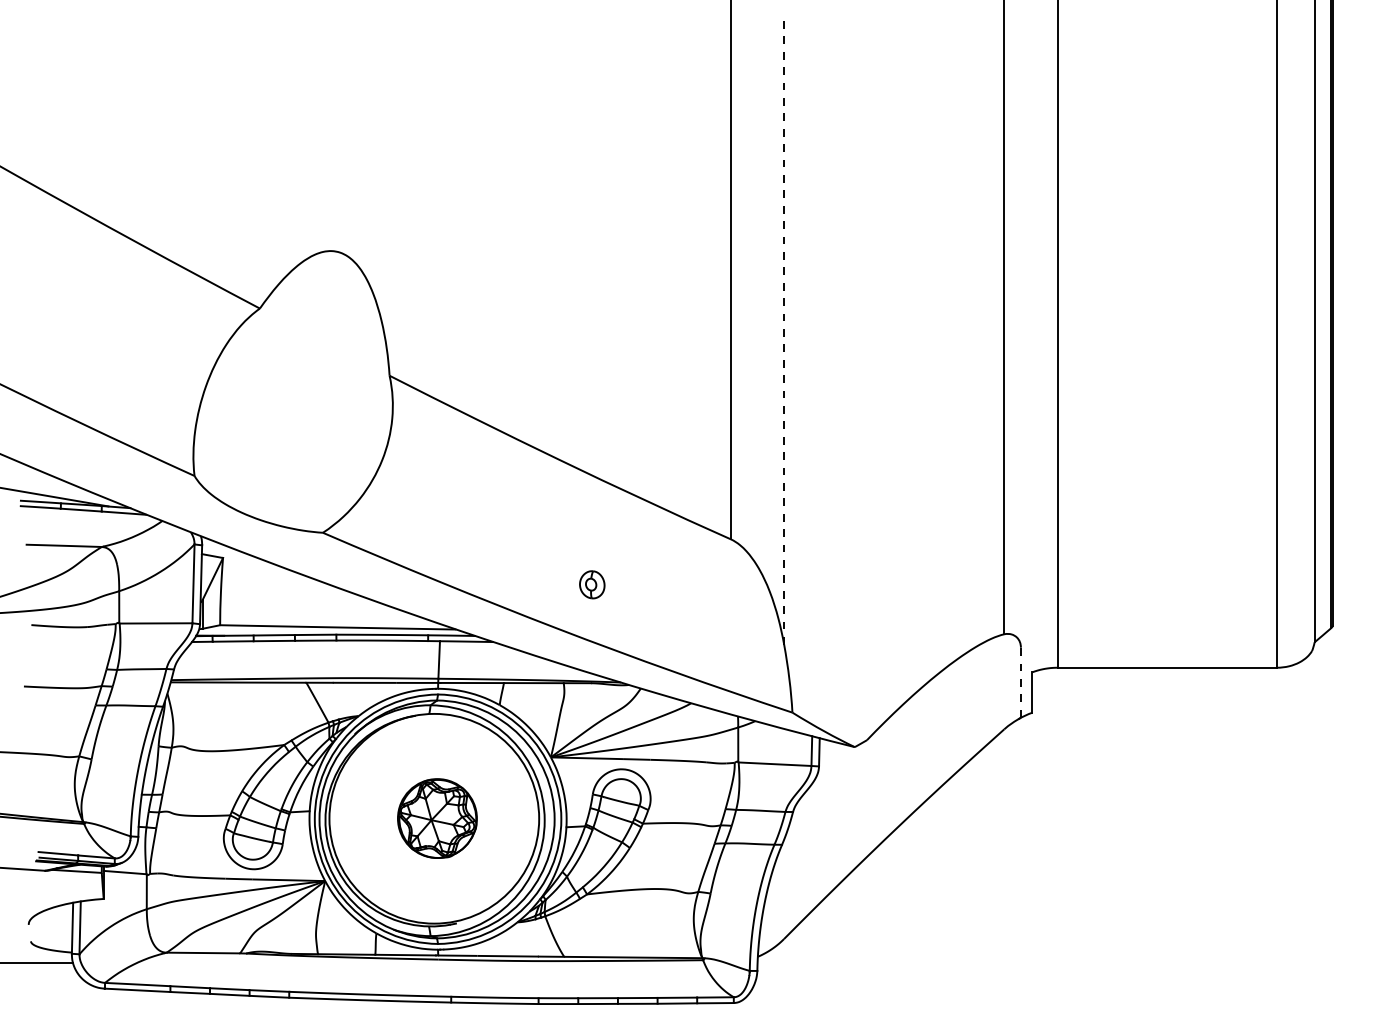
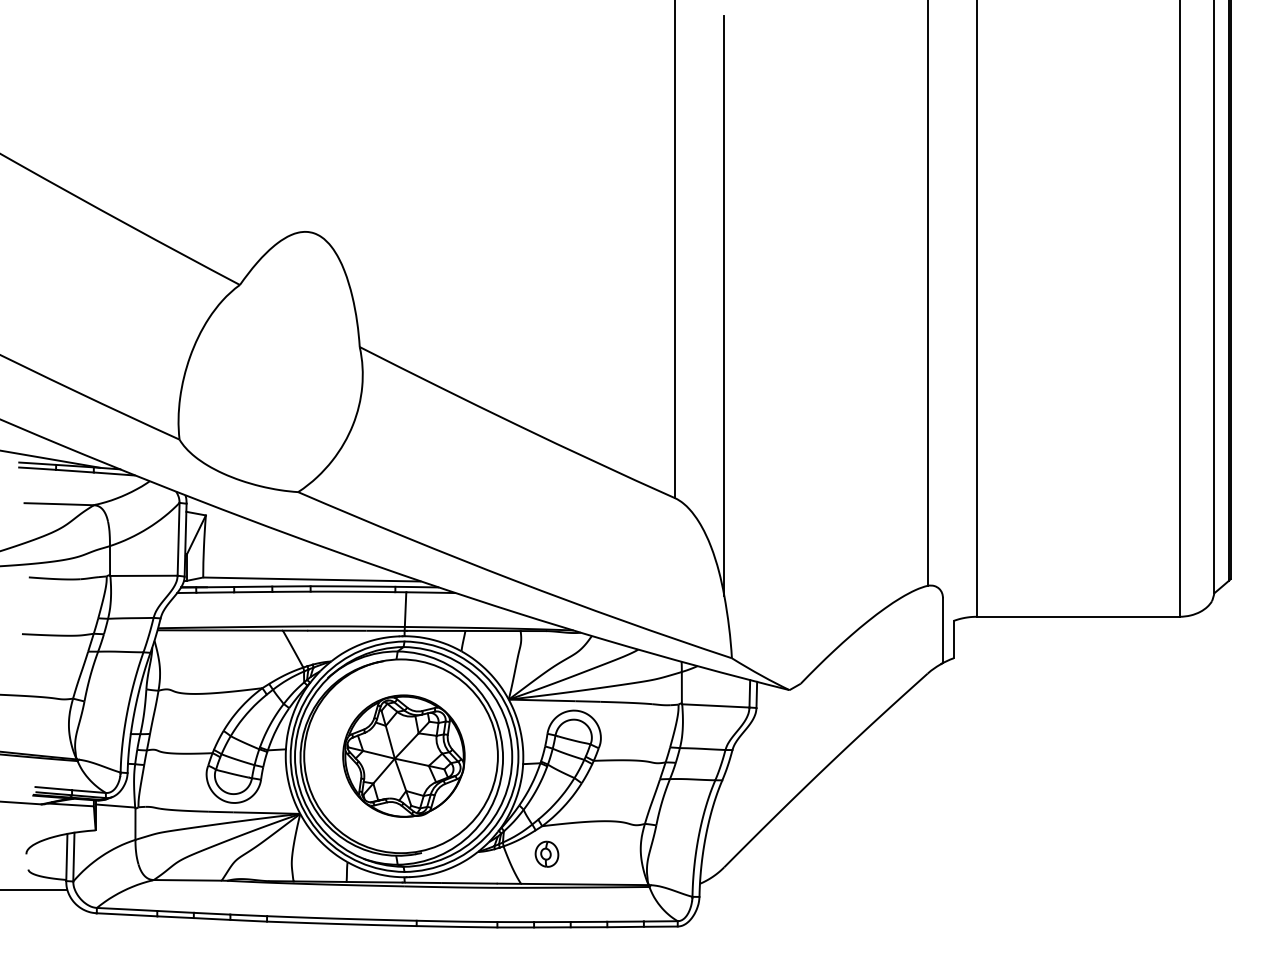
line: (784, 331) -> (724, 306), dashed -> solid
part: (592, 584) -> (547, 853), moved
line: (1020, 682) -> (942, 630), dashed -> solid
part: (437, 818) -> (404, 756), size x1.67

